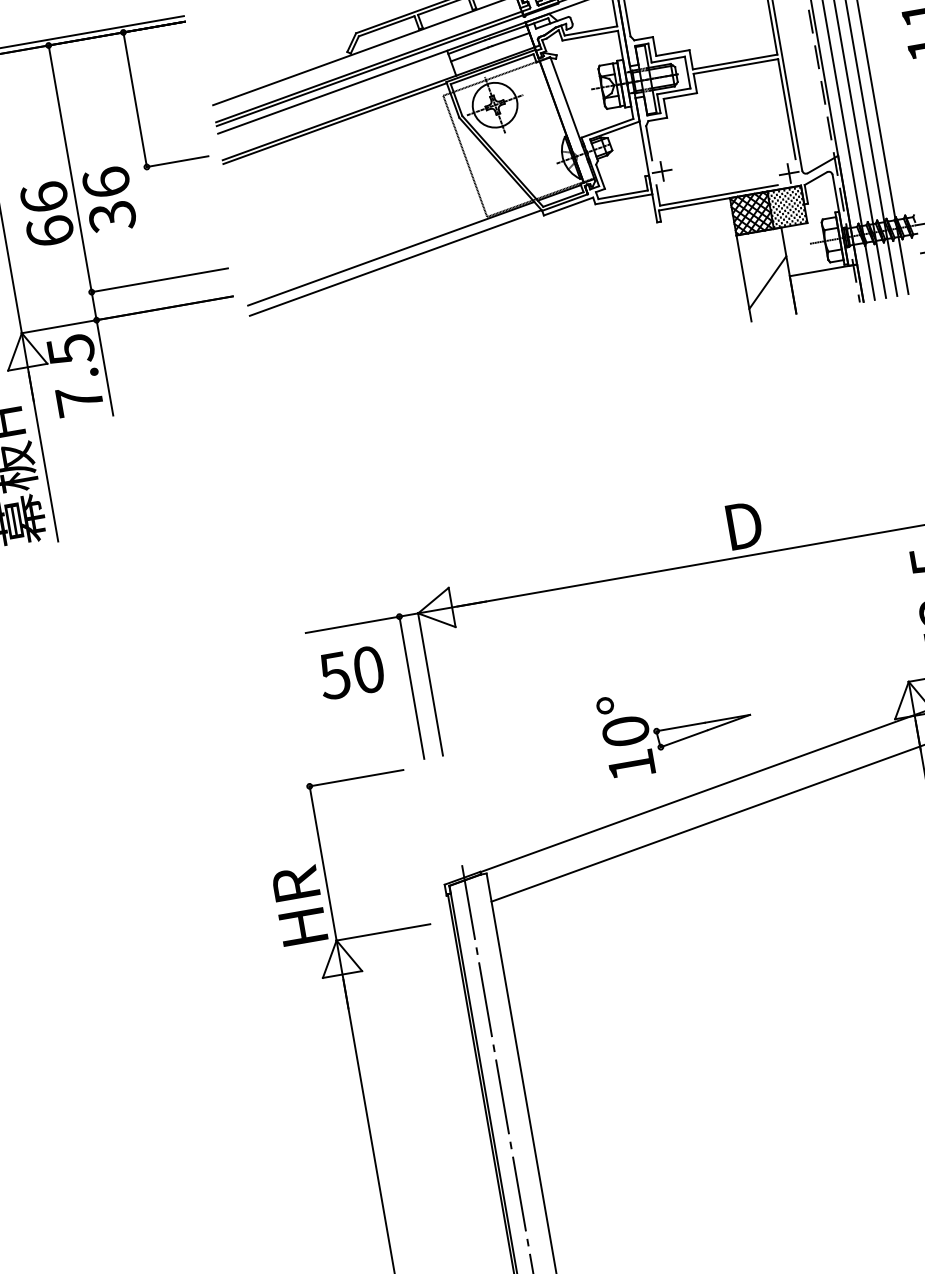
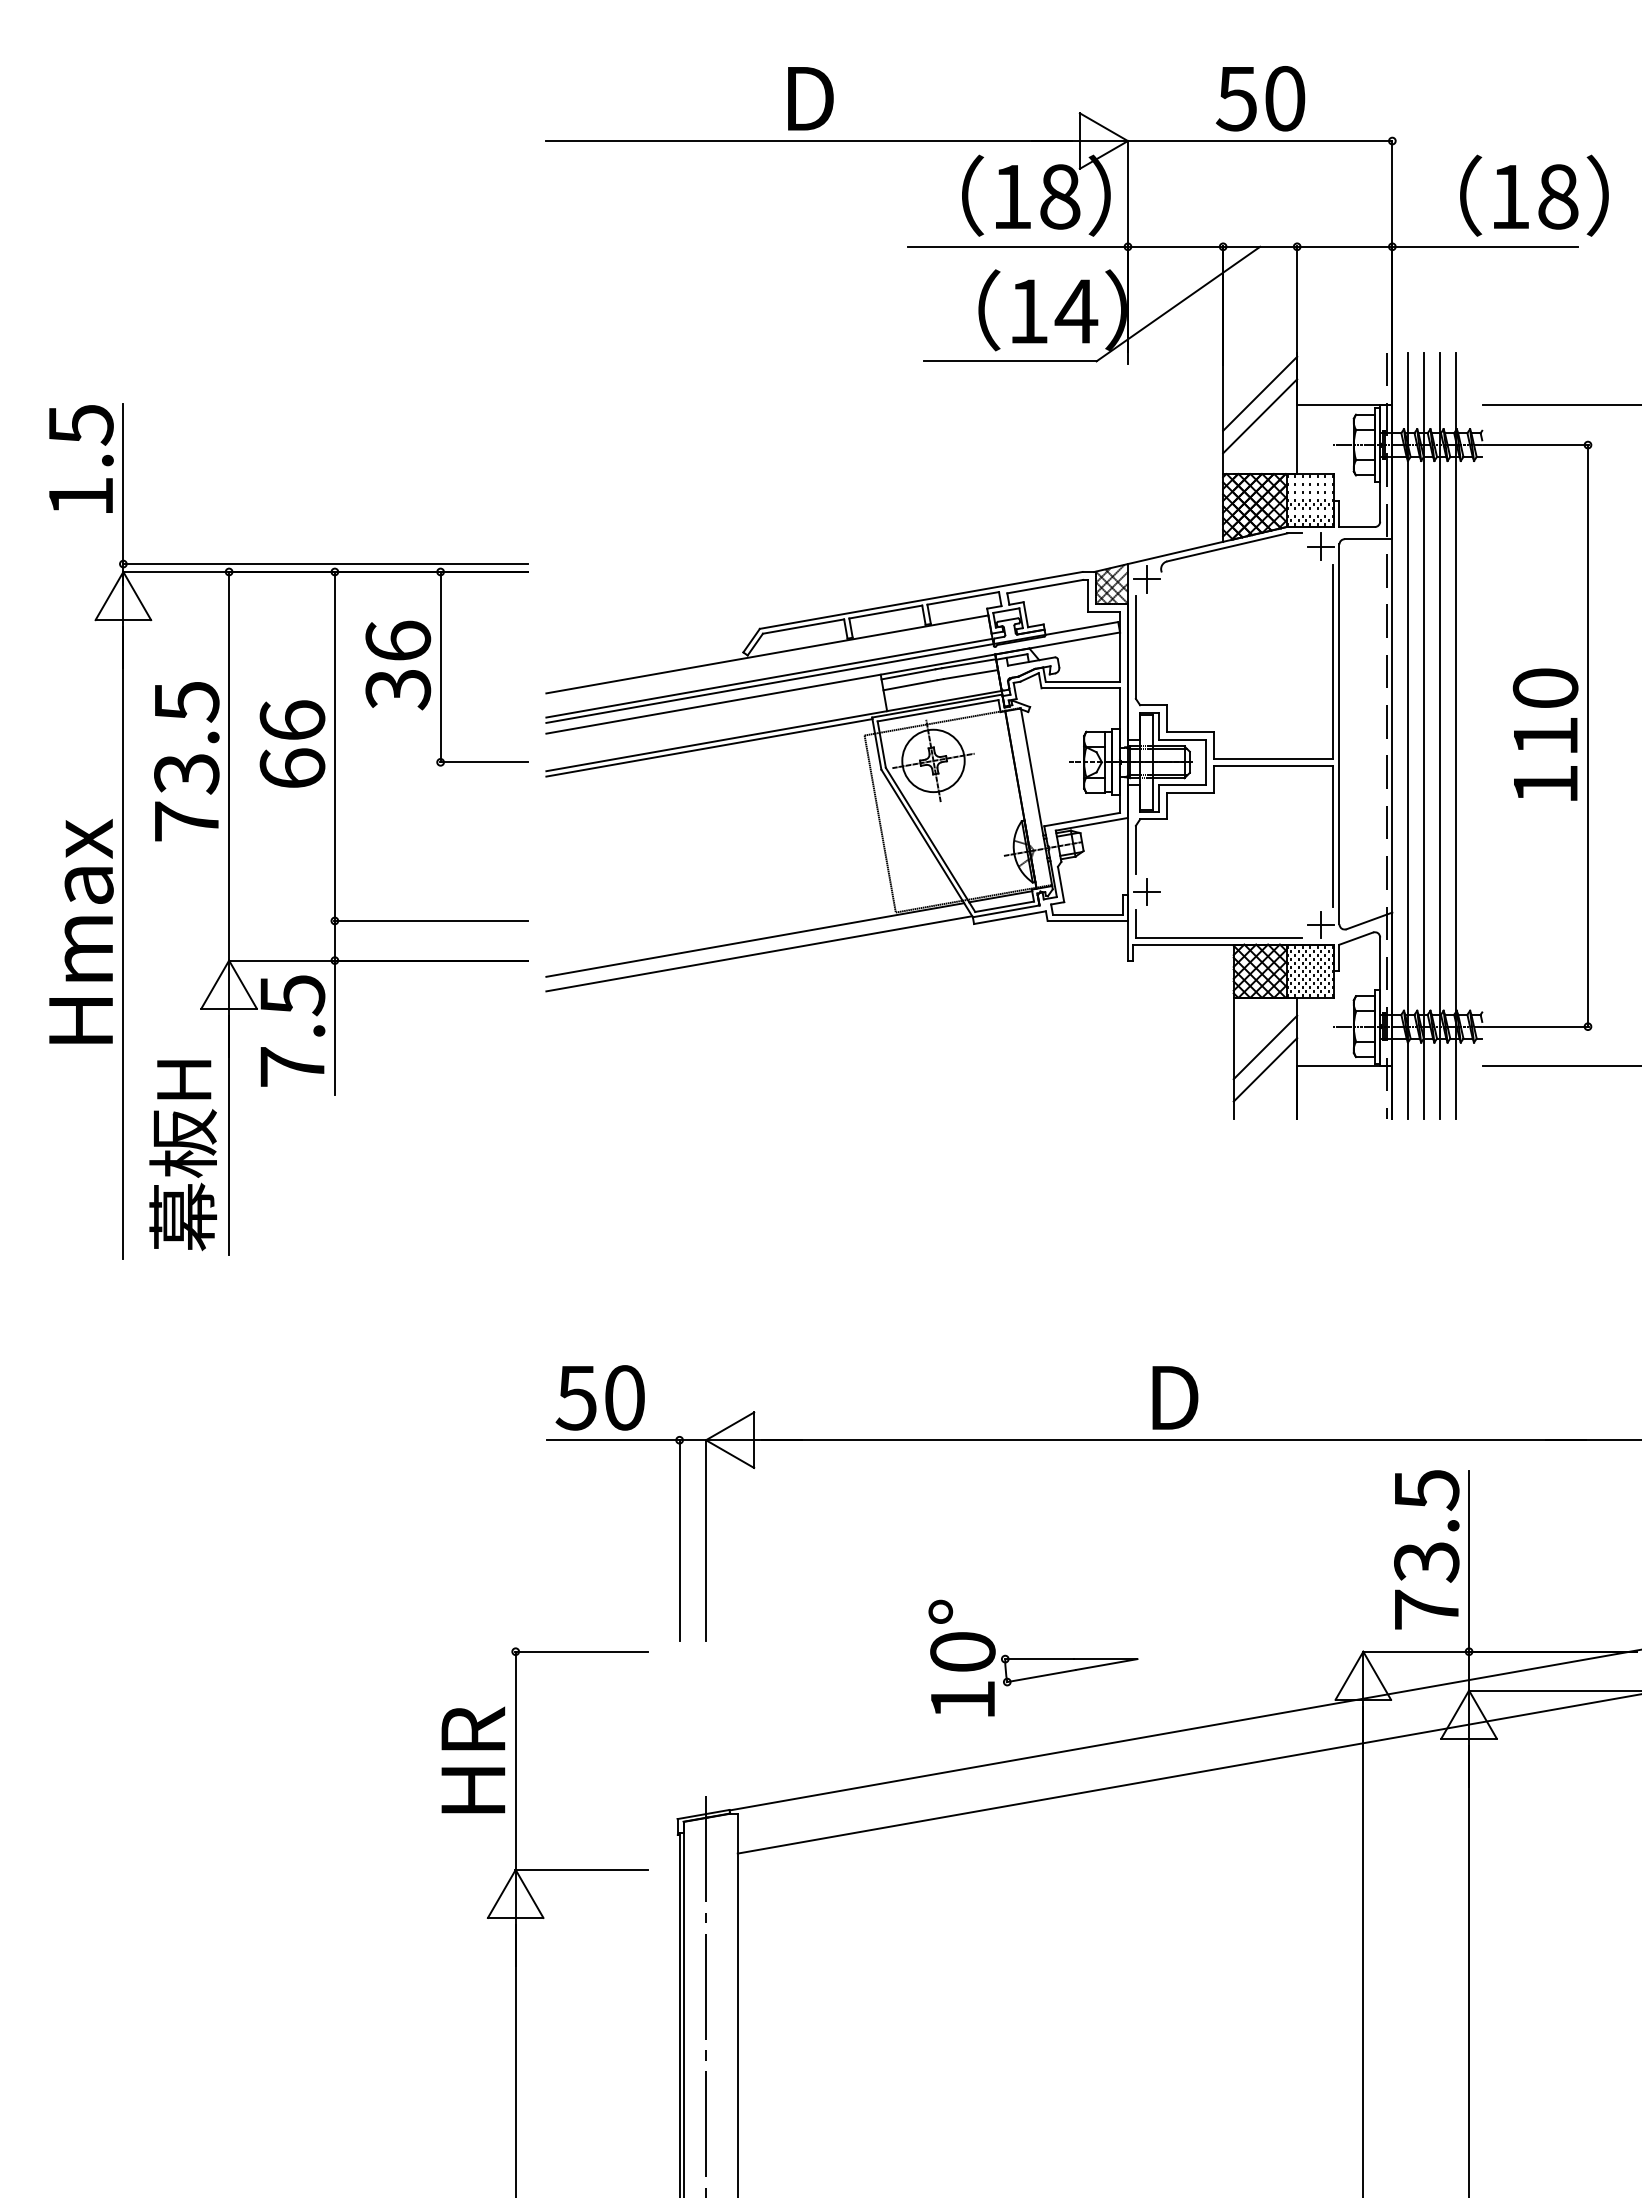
text: (109, 199) -> (398, 665), moved
text: (47, 213) -> (292, 743), moved
line: (765, 266) -> (1265, 1047), added
text: (350, 672) -> (599, 1397), moved
text: (299, 905) -> (473, 1759), moved

